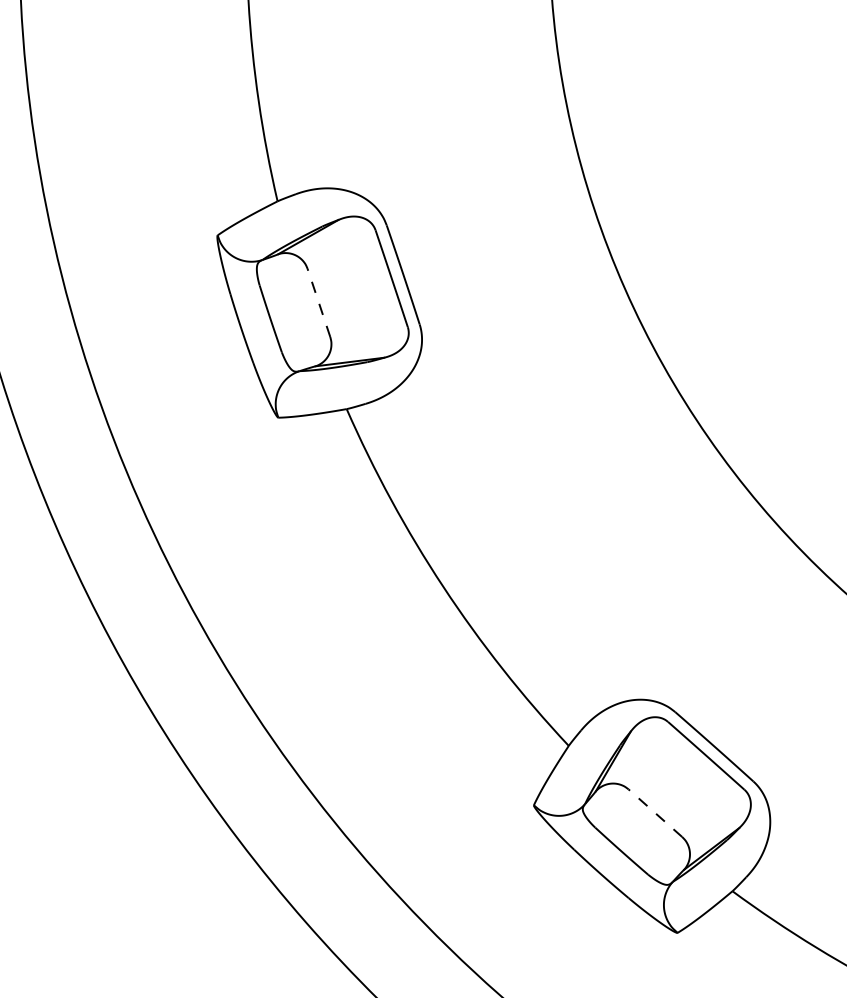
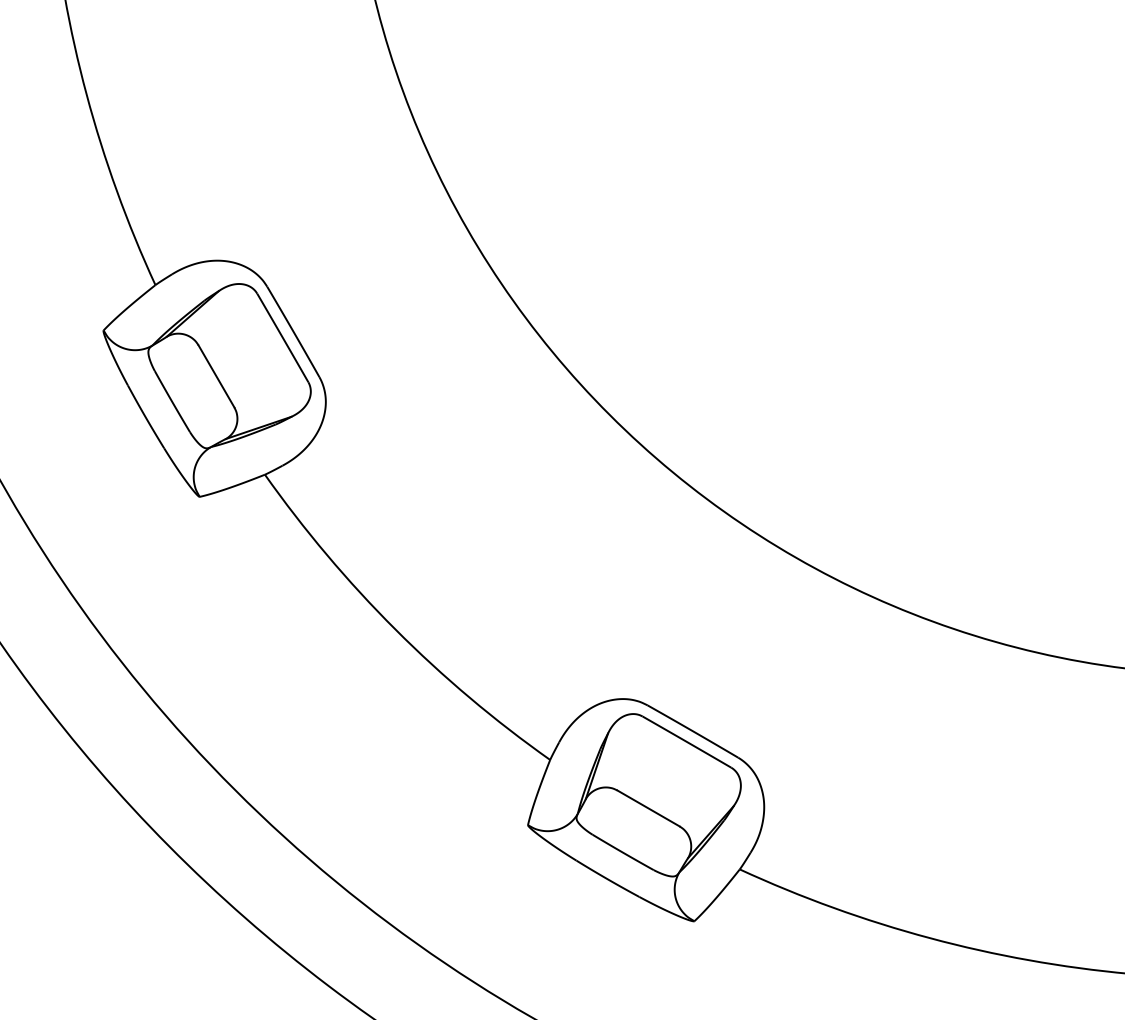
line: (319, 303) -> (216, 376), dashed -> solid
line: (655, 813) -> (648, 808), dashed -> solid

